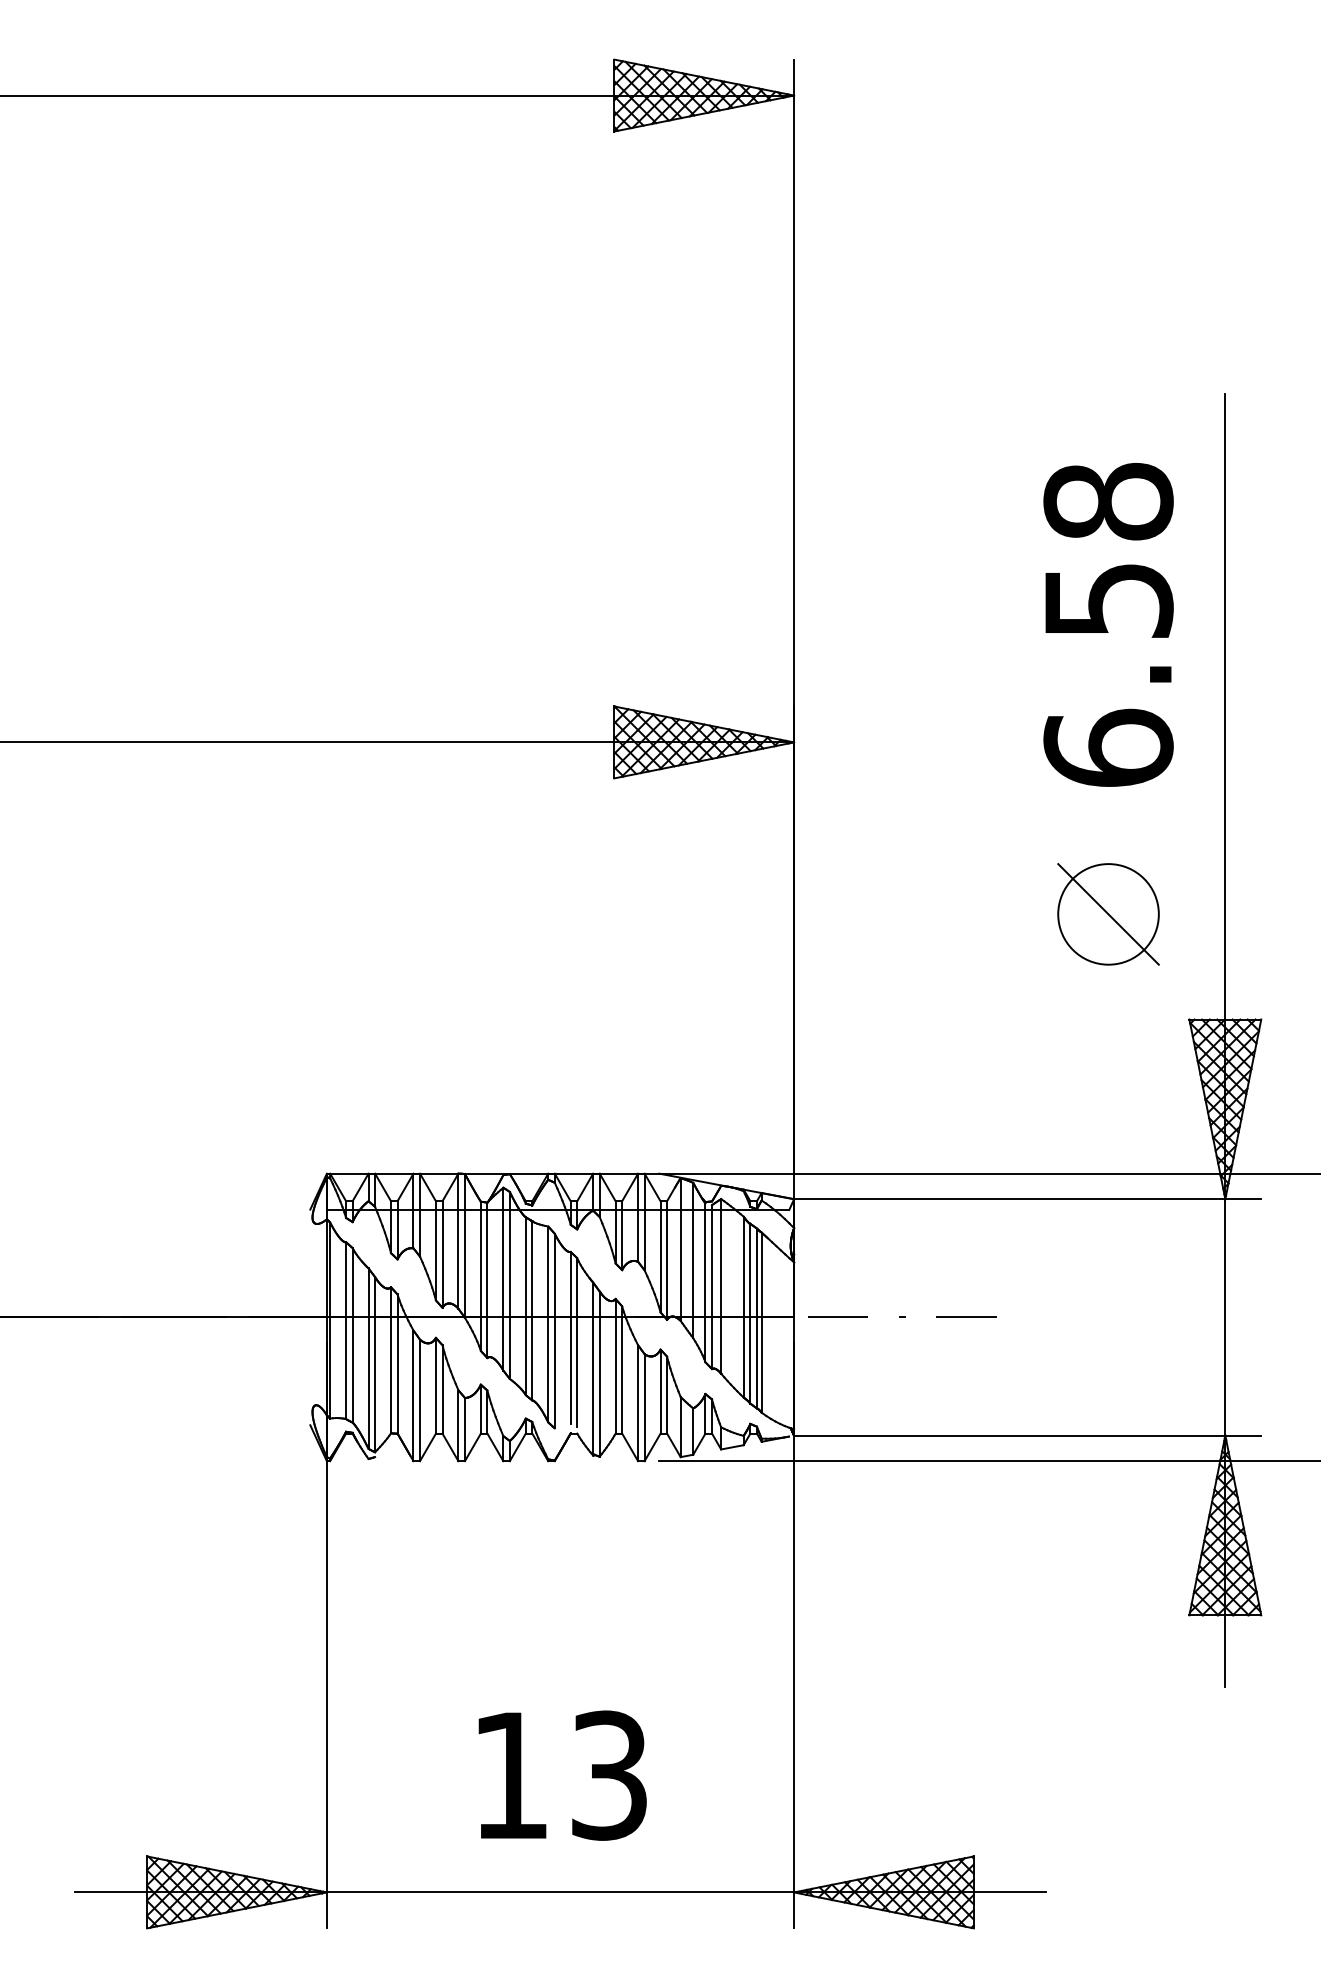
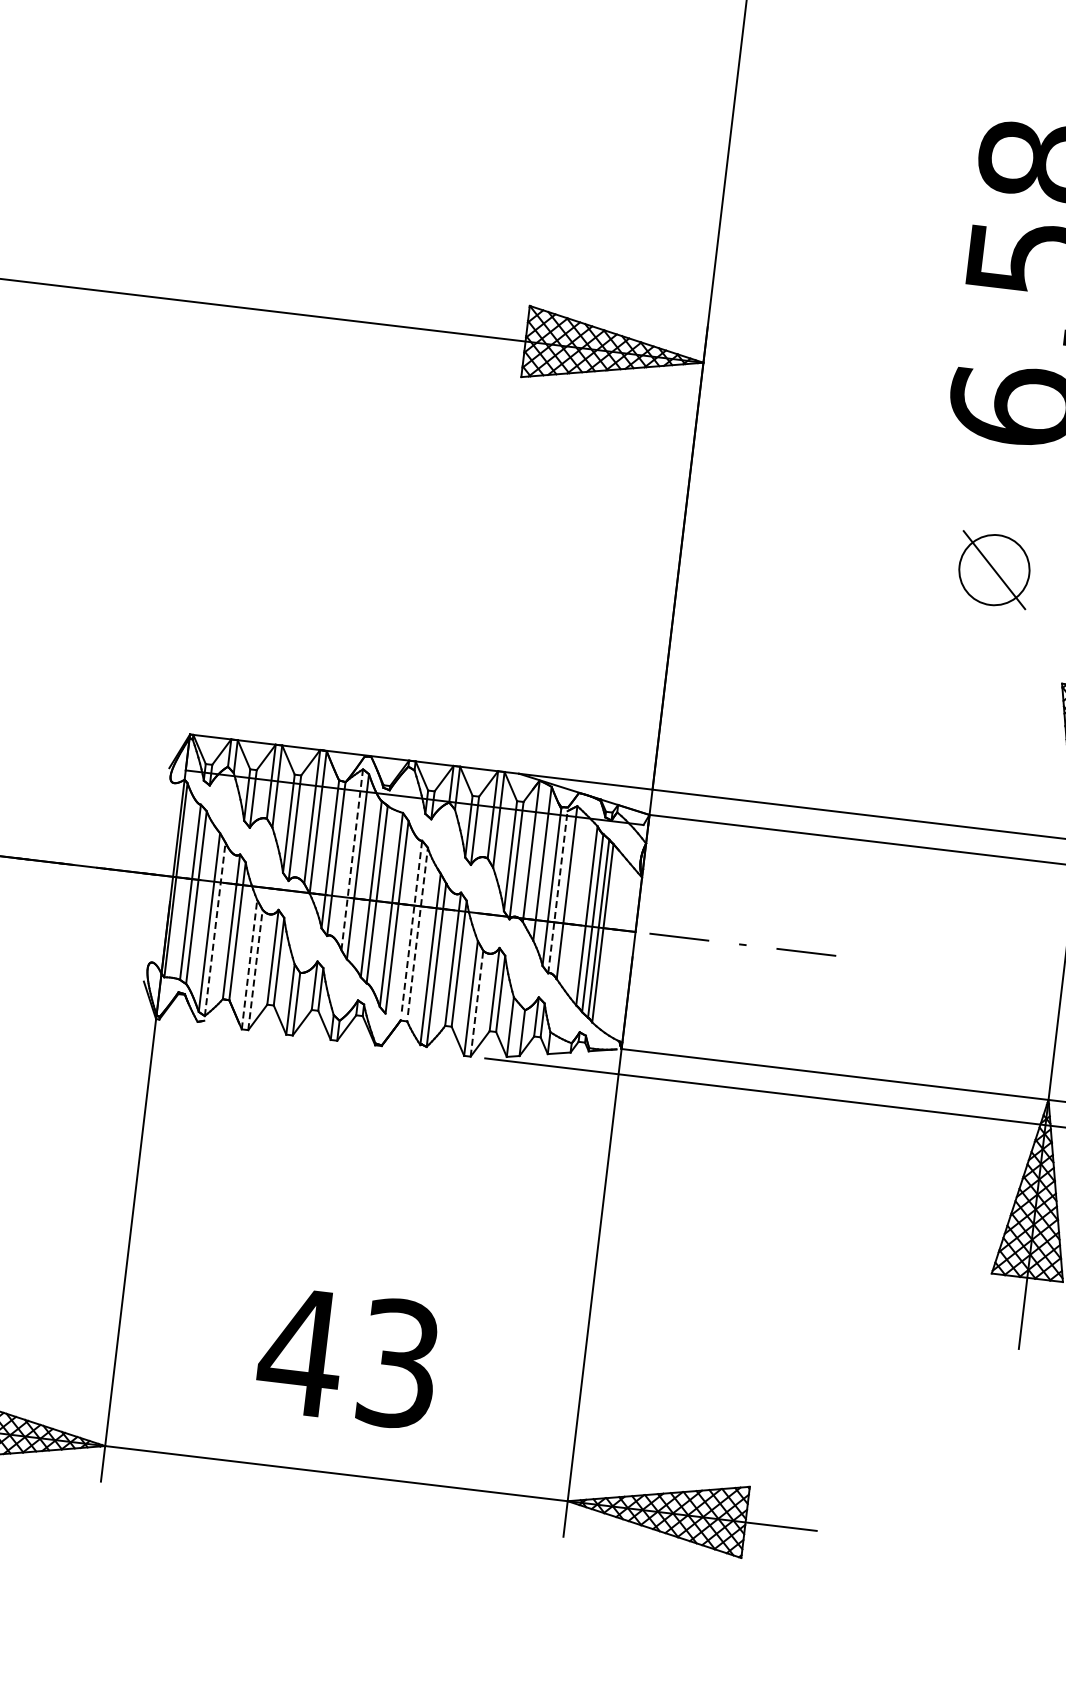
part: (1108, 914) -> (994, 570), size x0.7
line: (503, 1278) -> (352, 859), solid -> dashed
line: (712, 1287) -> (558, 892), solid -> dashed
line: (570, 1337) -> (411, 925), solid -> dashed
line: (577, 1342) -> (418, 931), solid -> dashed
line: (375, 1364) -> (215, 929), solid -> dashed
line: (413, 1395) -> (249, 964), solid -> dashed
line: (420, 1400) -> (255, 970), solid -> dashed
line: (644, 1407) -> (476, 1003), solid -> dashed
text: (510, 1775) -> (300, 1351), 13 -> 43

